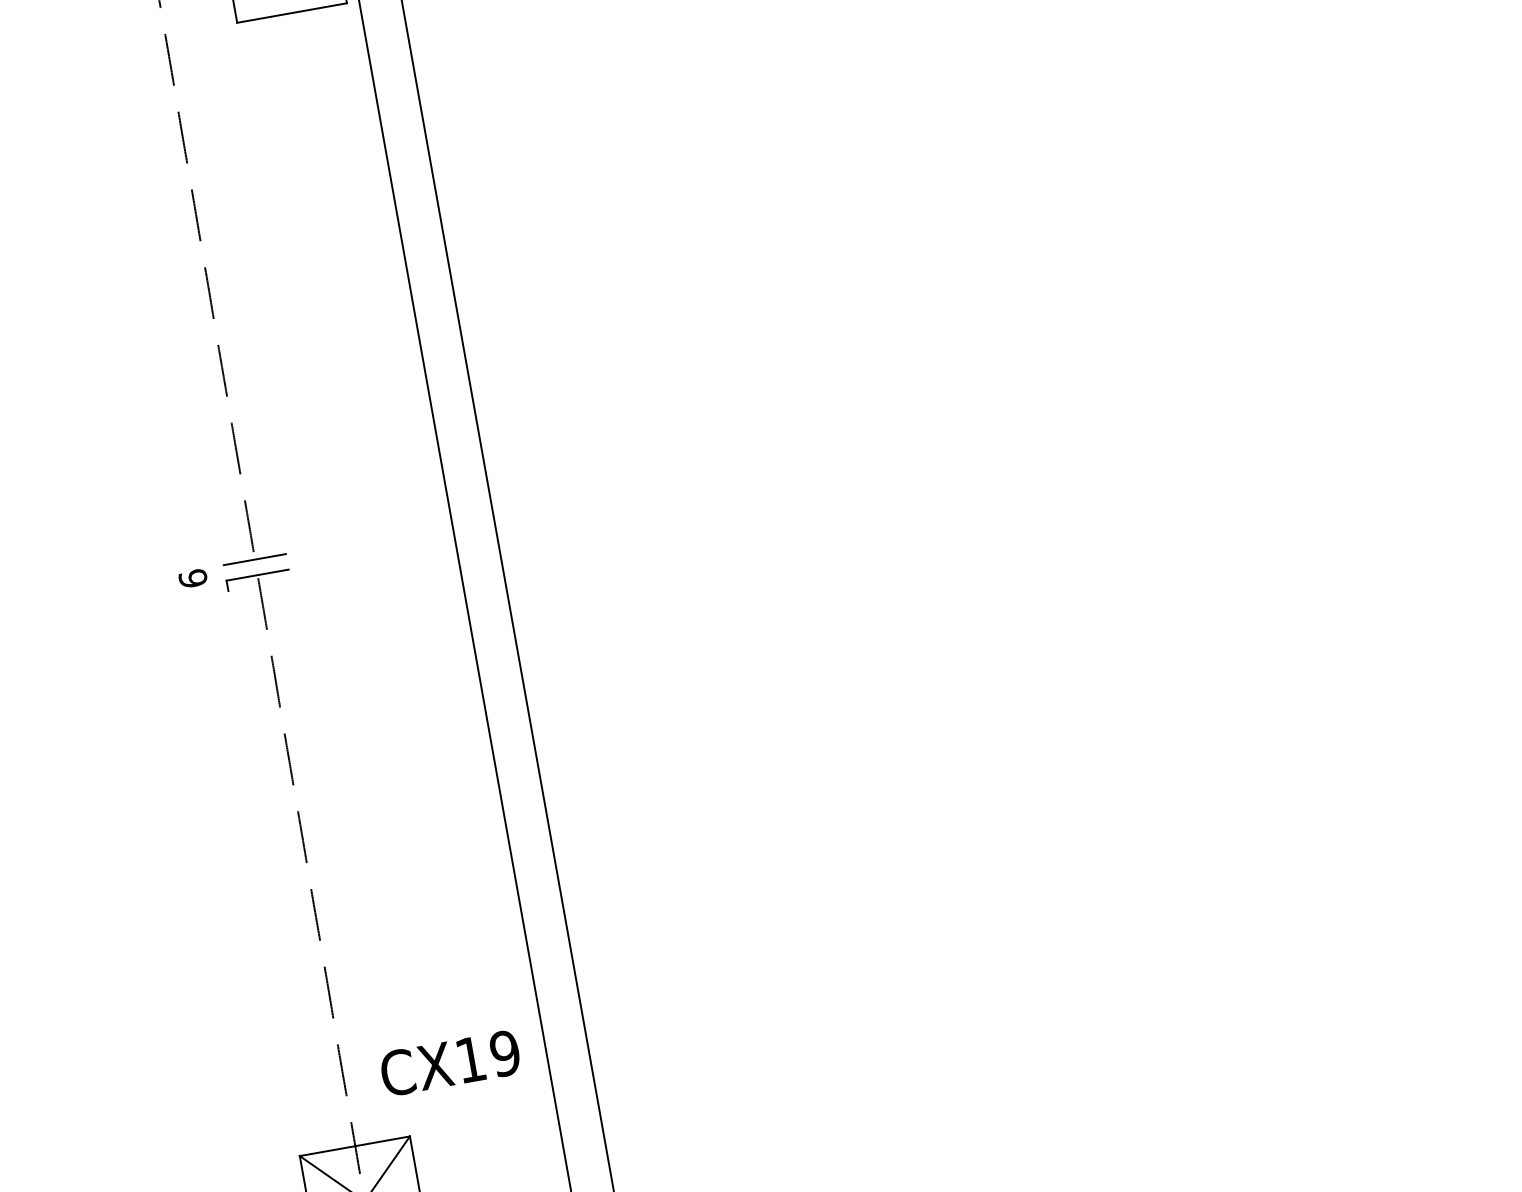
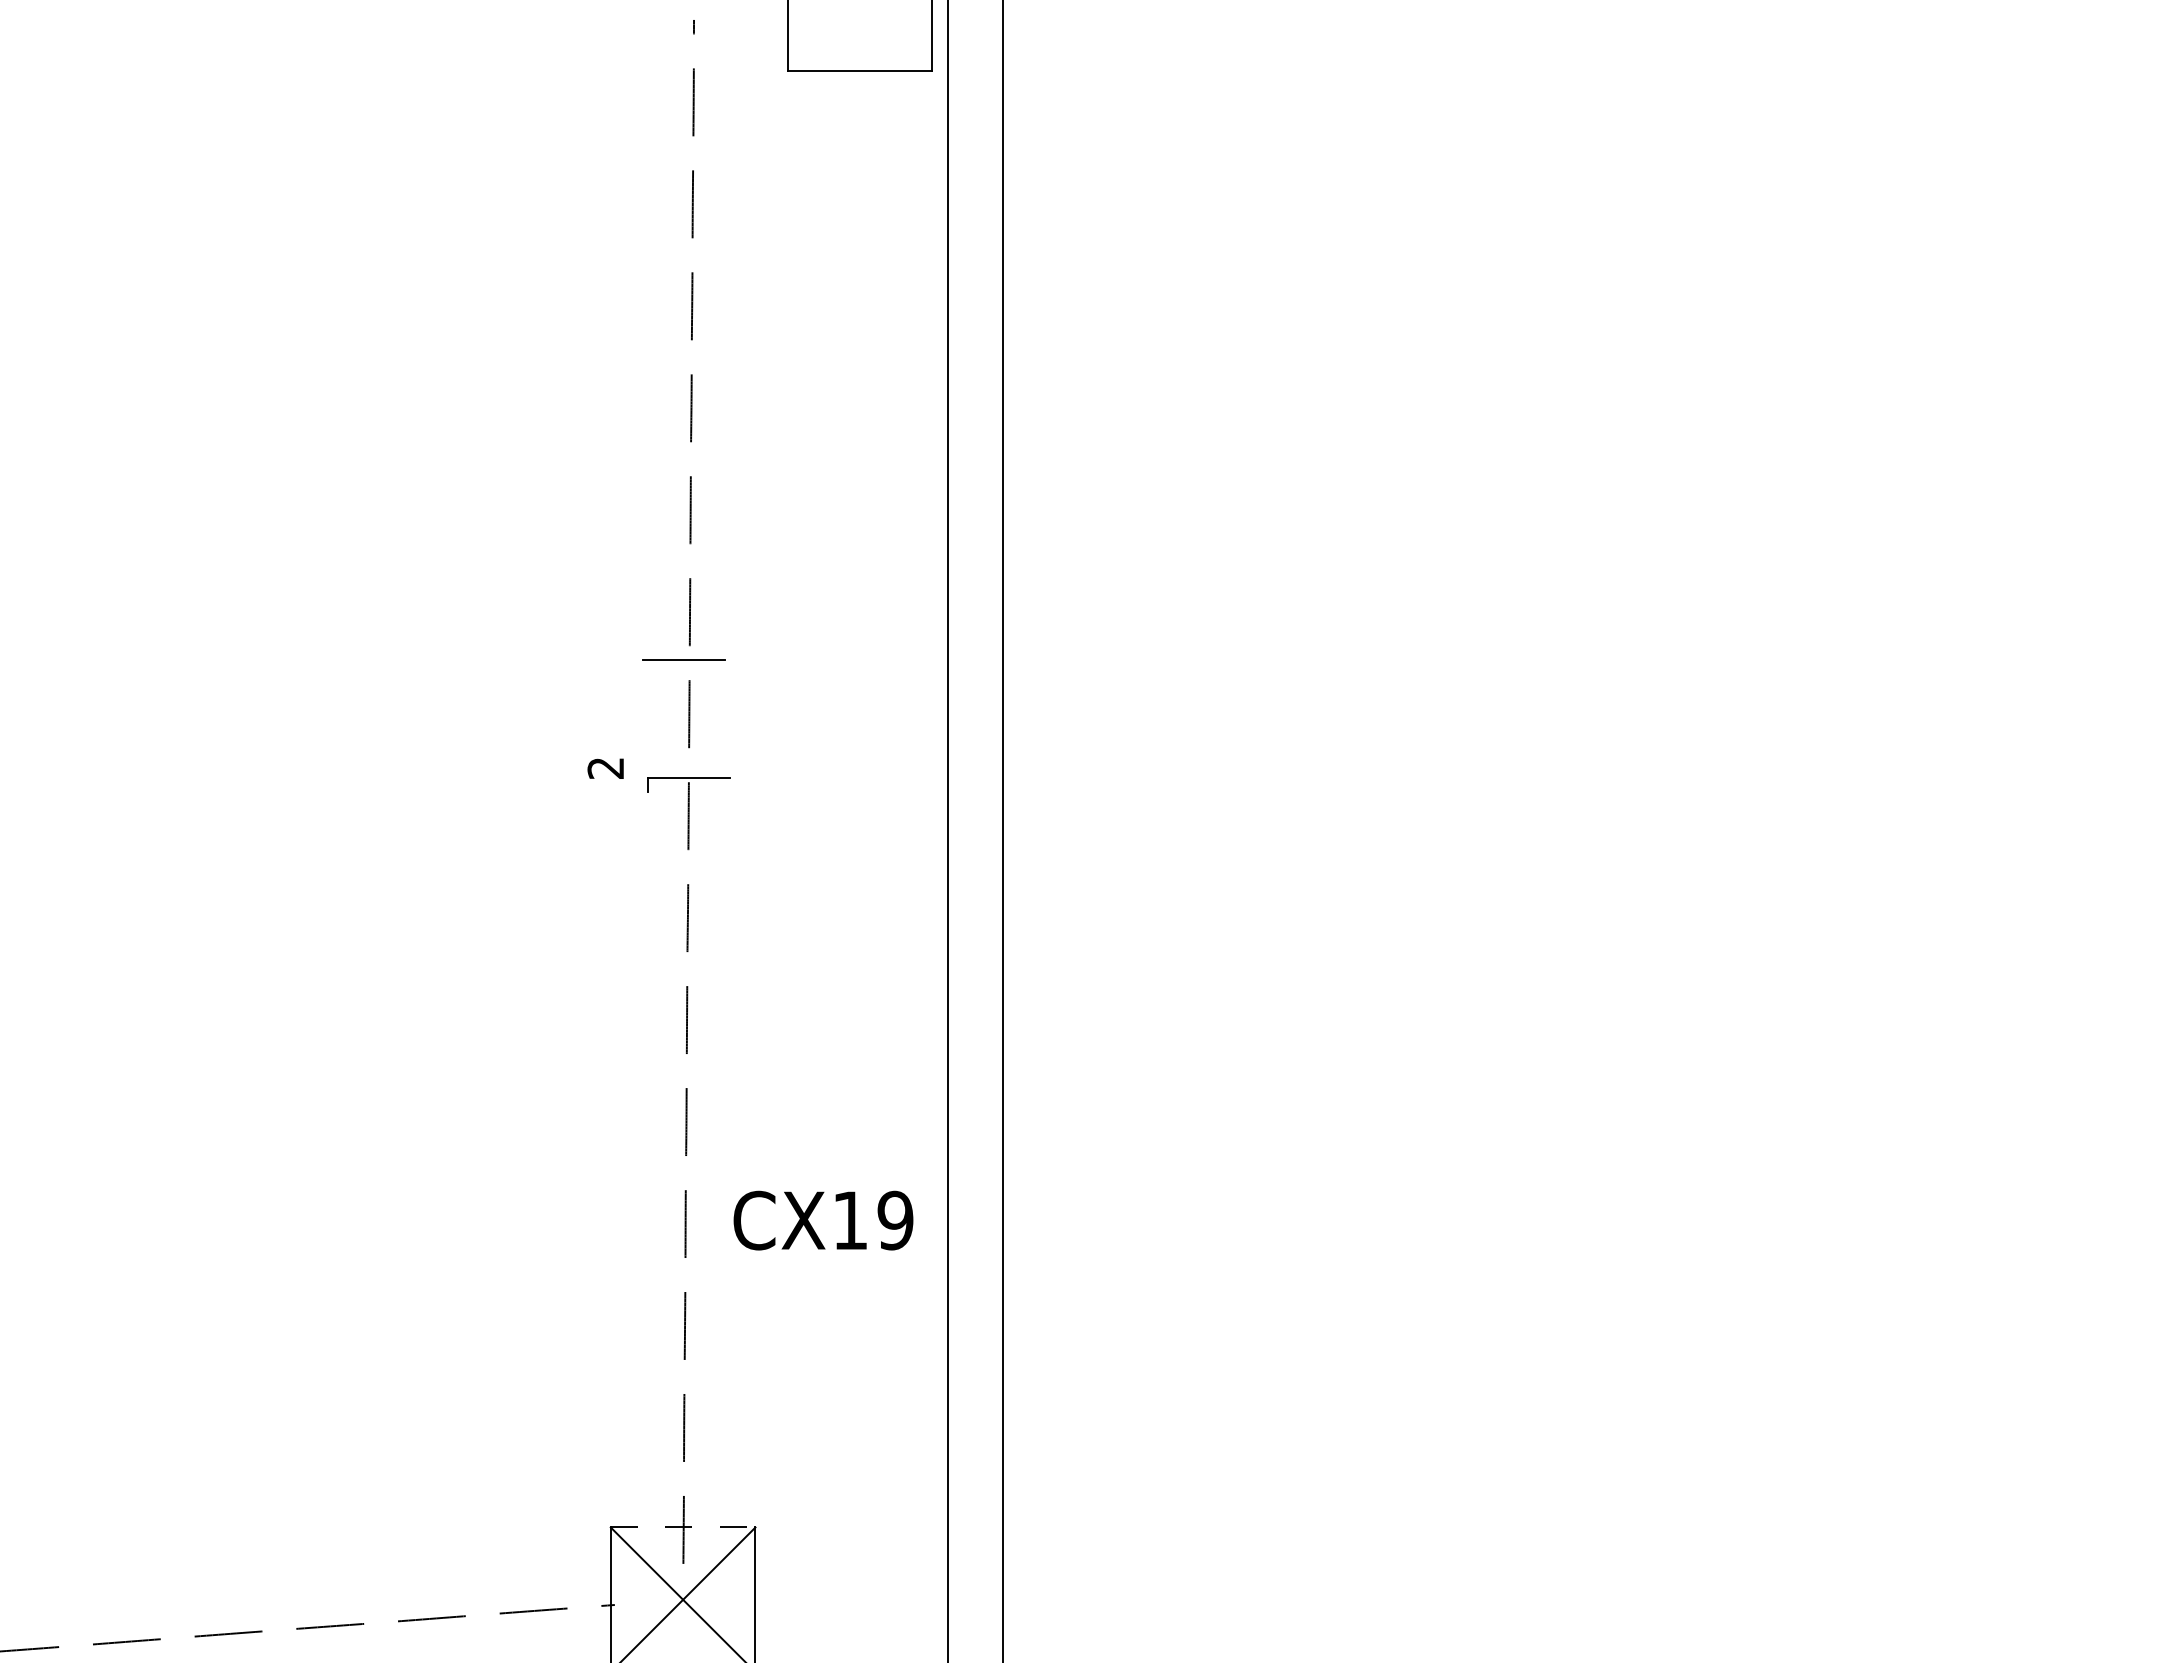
line: (254, 559) -> (683, 659), moved
text: (192, 578) -> (605, 768), 6 -> 2
text: (450, 1063) -> (823, 1220), moved
line: (355, 1146) -> (683, 1527), solid -> dashed

